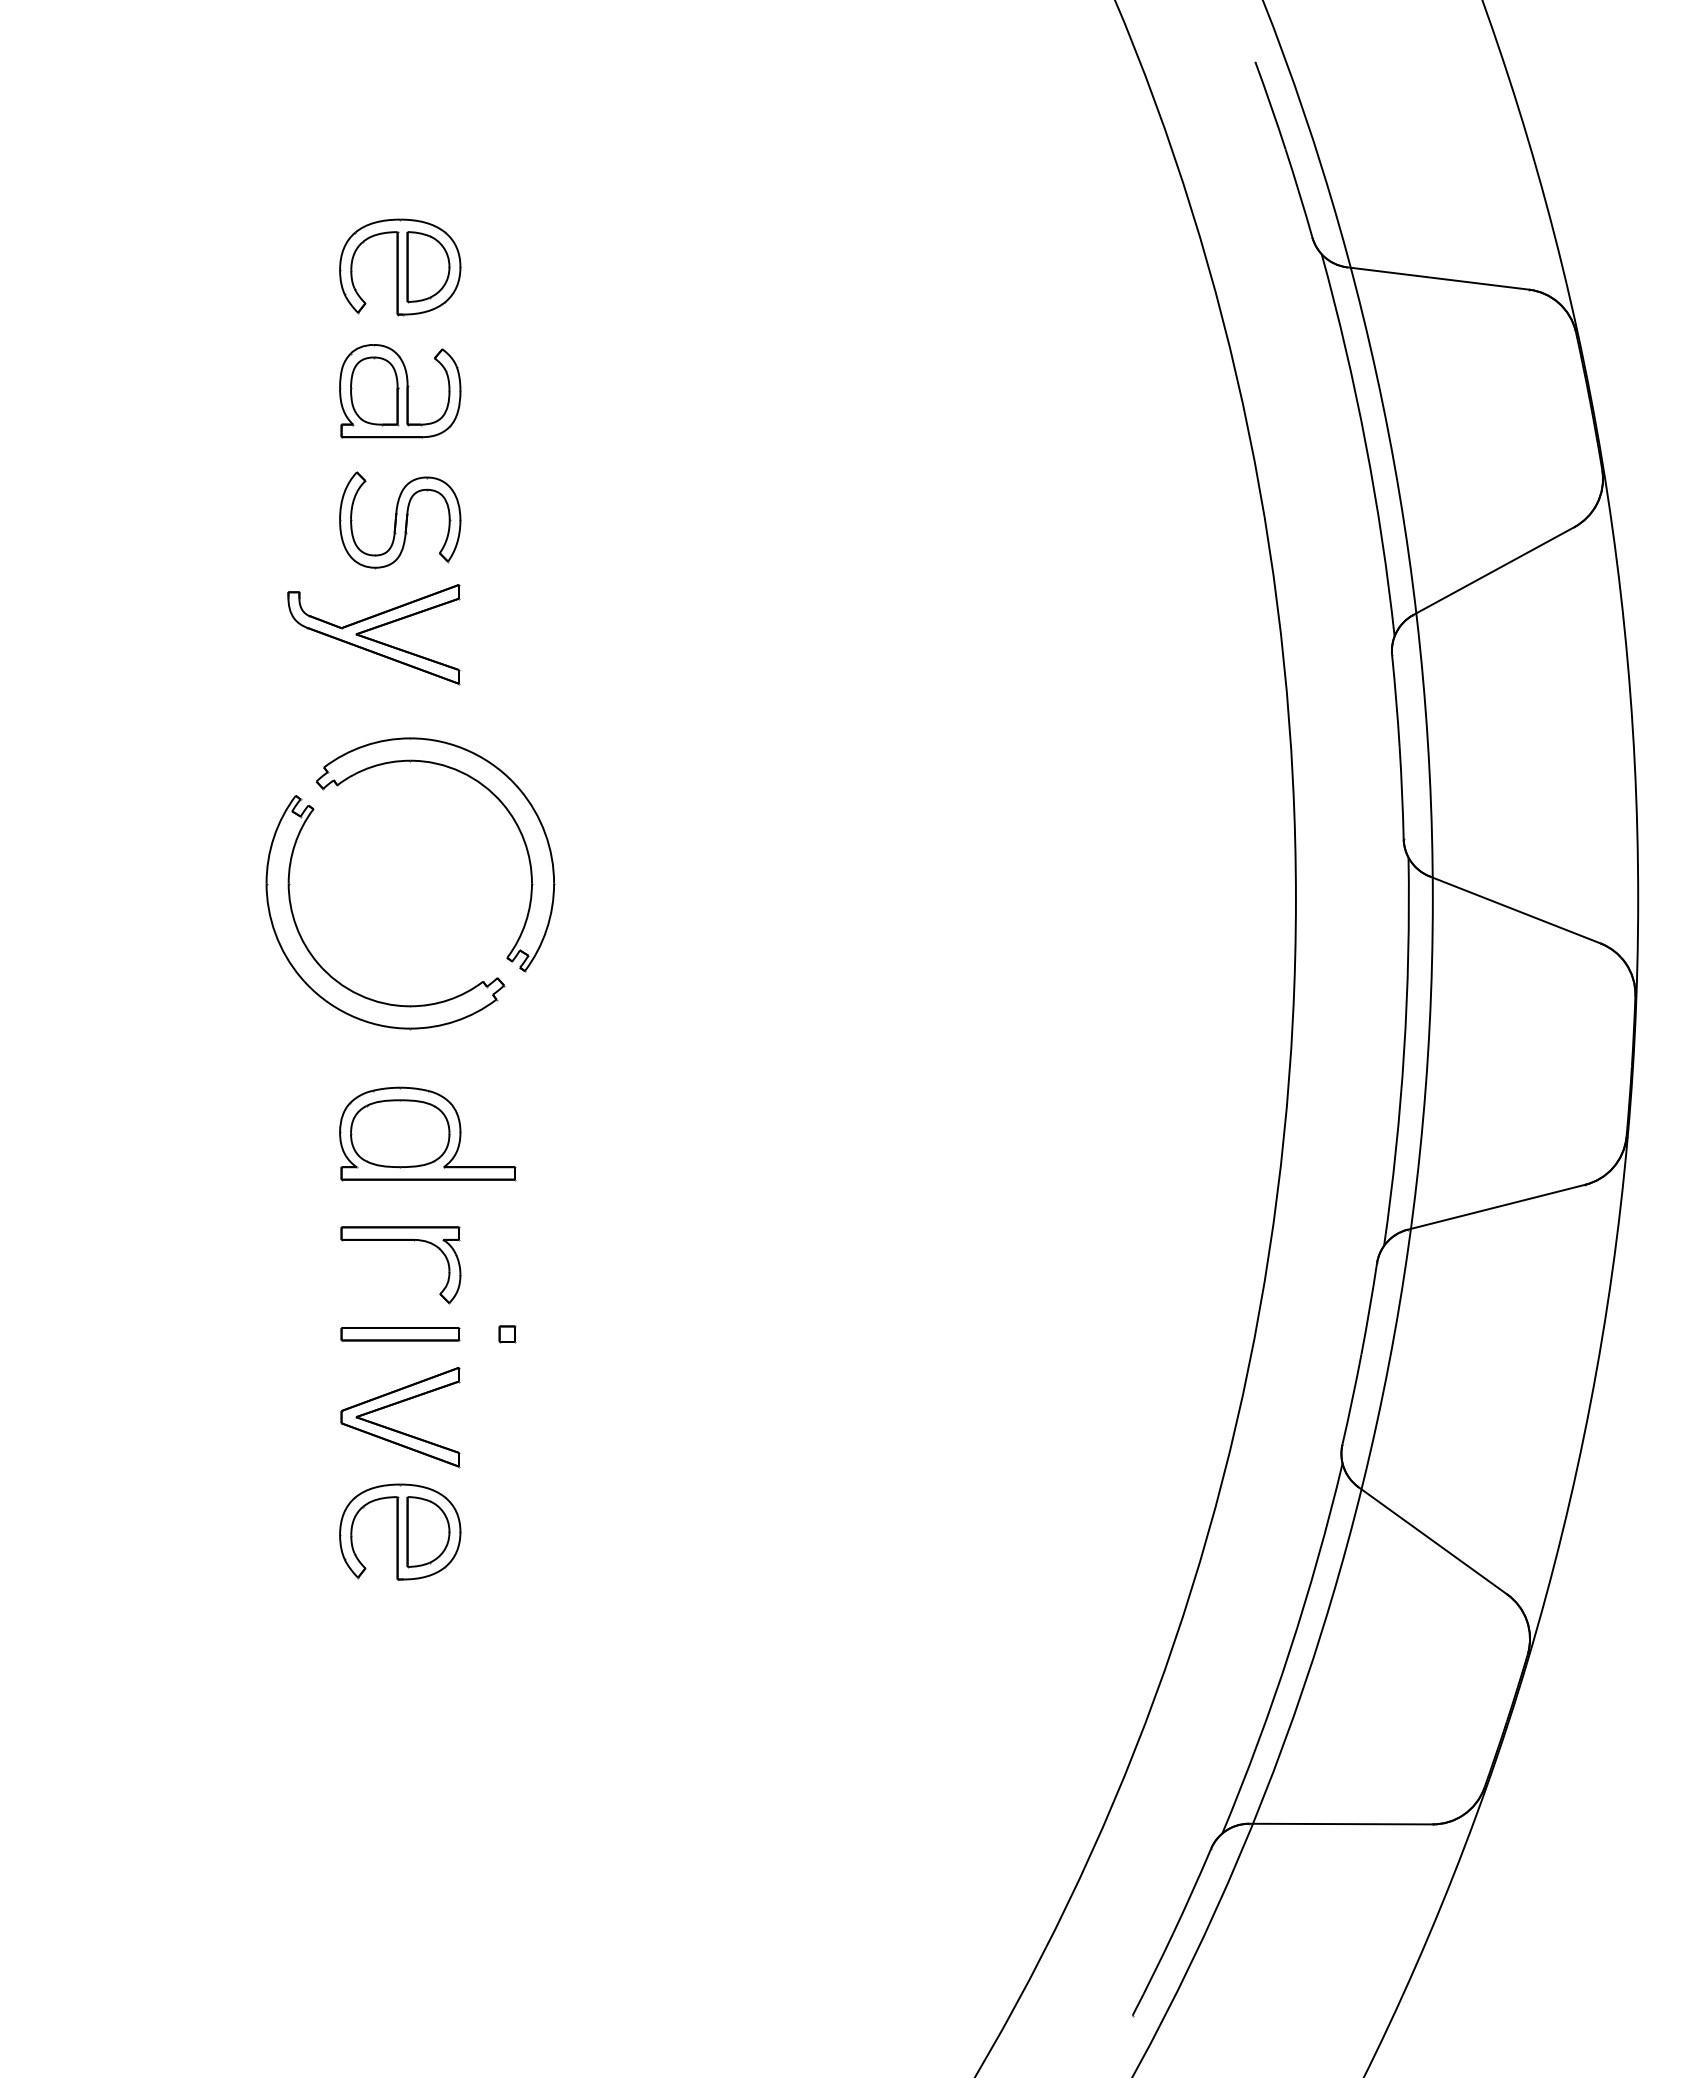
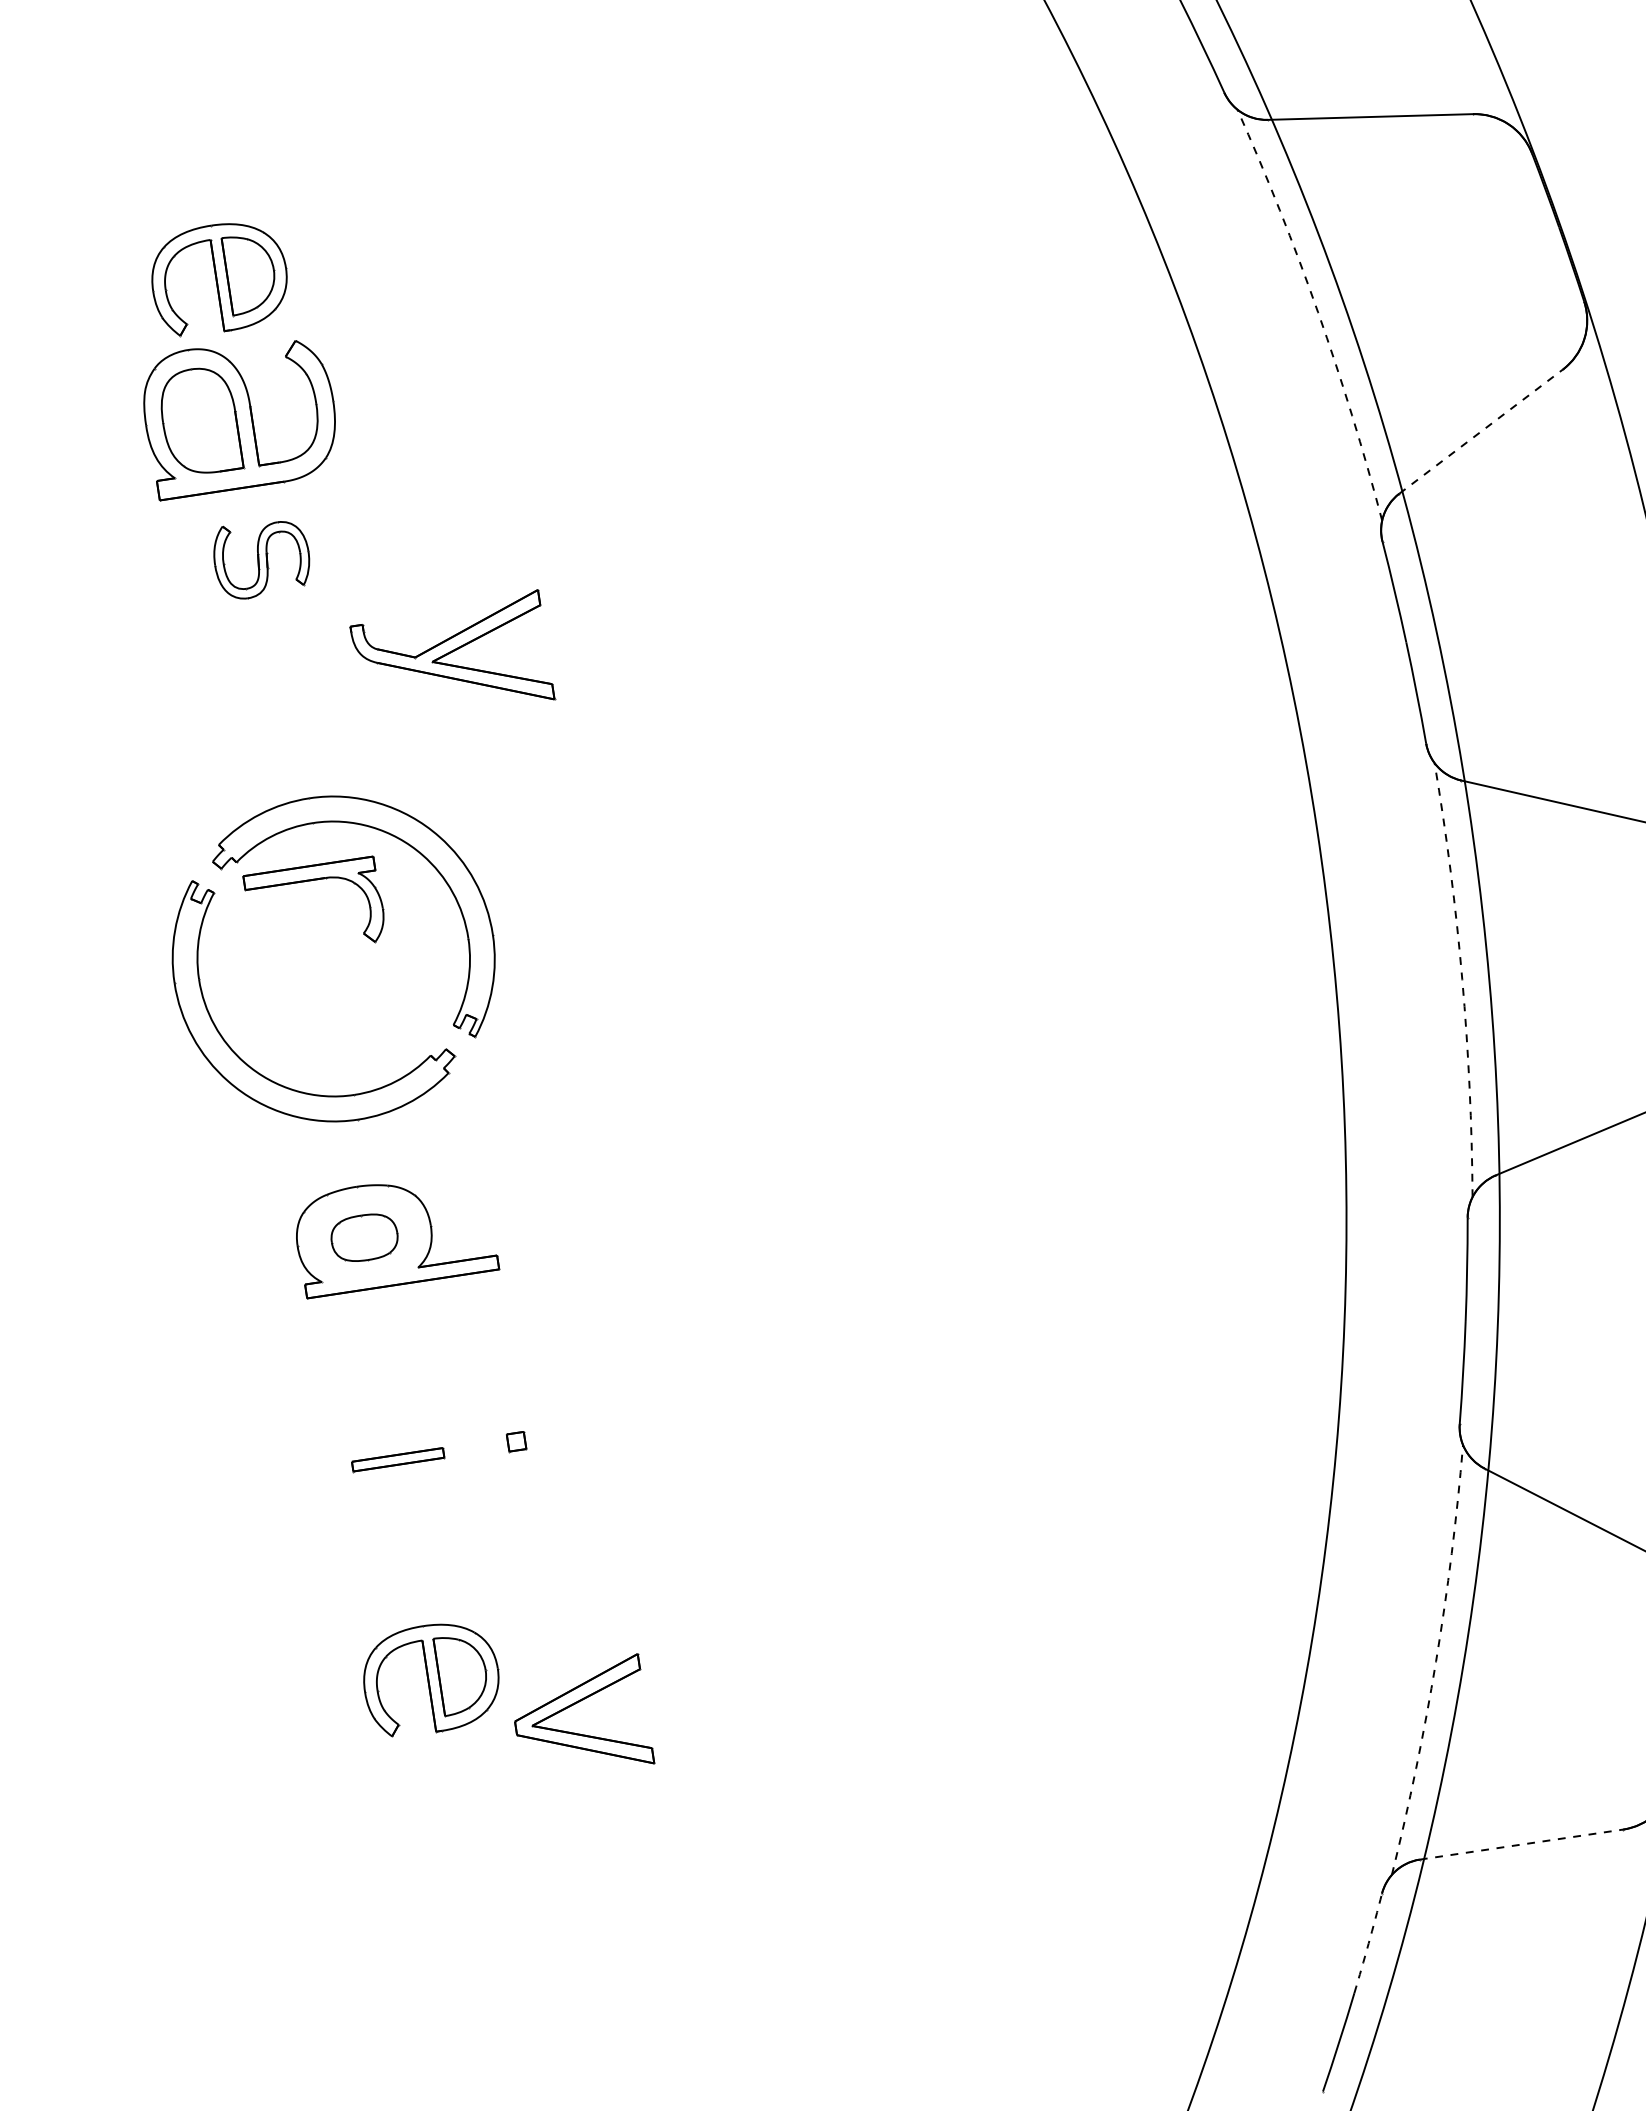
part: (400, 391) -> (240, 415), size x1.4
arc: (1365, 443) -> (1317, 311), solid -> dashed
part: (400, 520) -> (262, 558), size x0.7
line: (1493, 571) -> (1480, 432), solid -> dashed
part: (373, 634) -> (451, 659), moved
arc: (1404, 1052) -> (1462, 979), solid -> dashed
part: (400, 1133) -> (364, 1237), size x0.6
part: (400, 1240) -> (310, 880), moved
part: (400, 1334) -> (398, 1459), size x0.7
part: (395, 1429) -> (577, 1732), moved
arc: (1289, 1650) -> (1435, 1660), solid -> dashed
line: (1340, 1824) -> (1521, 1845), solid -> dashed
arc: (1192, 1891) -> (1368, 1944), solid -> dashed

